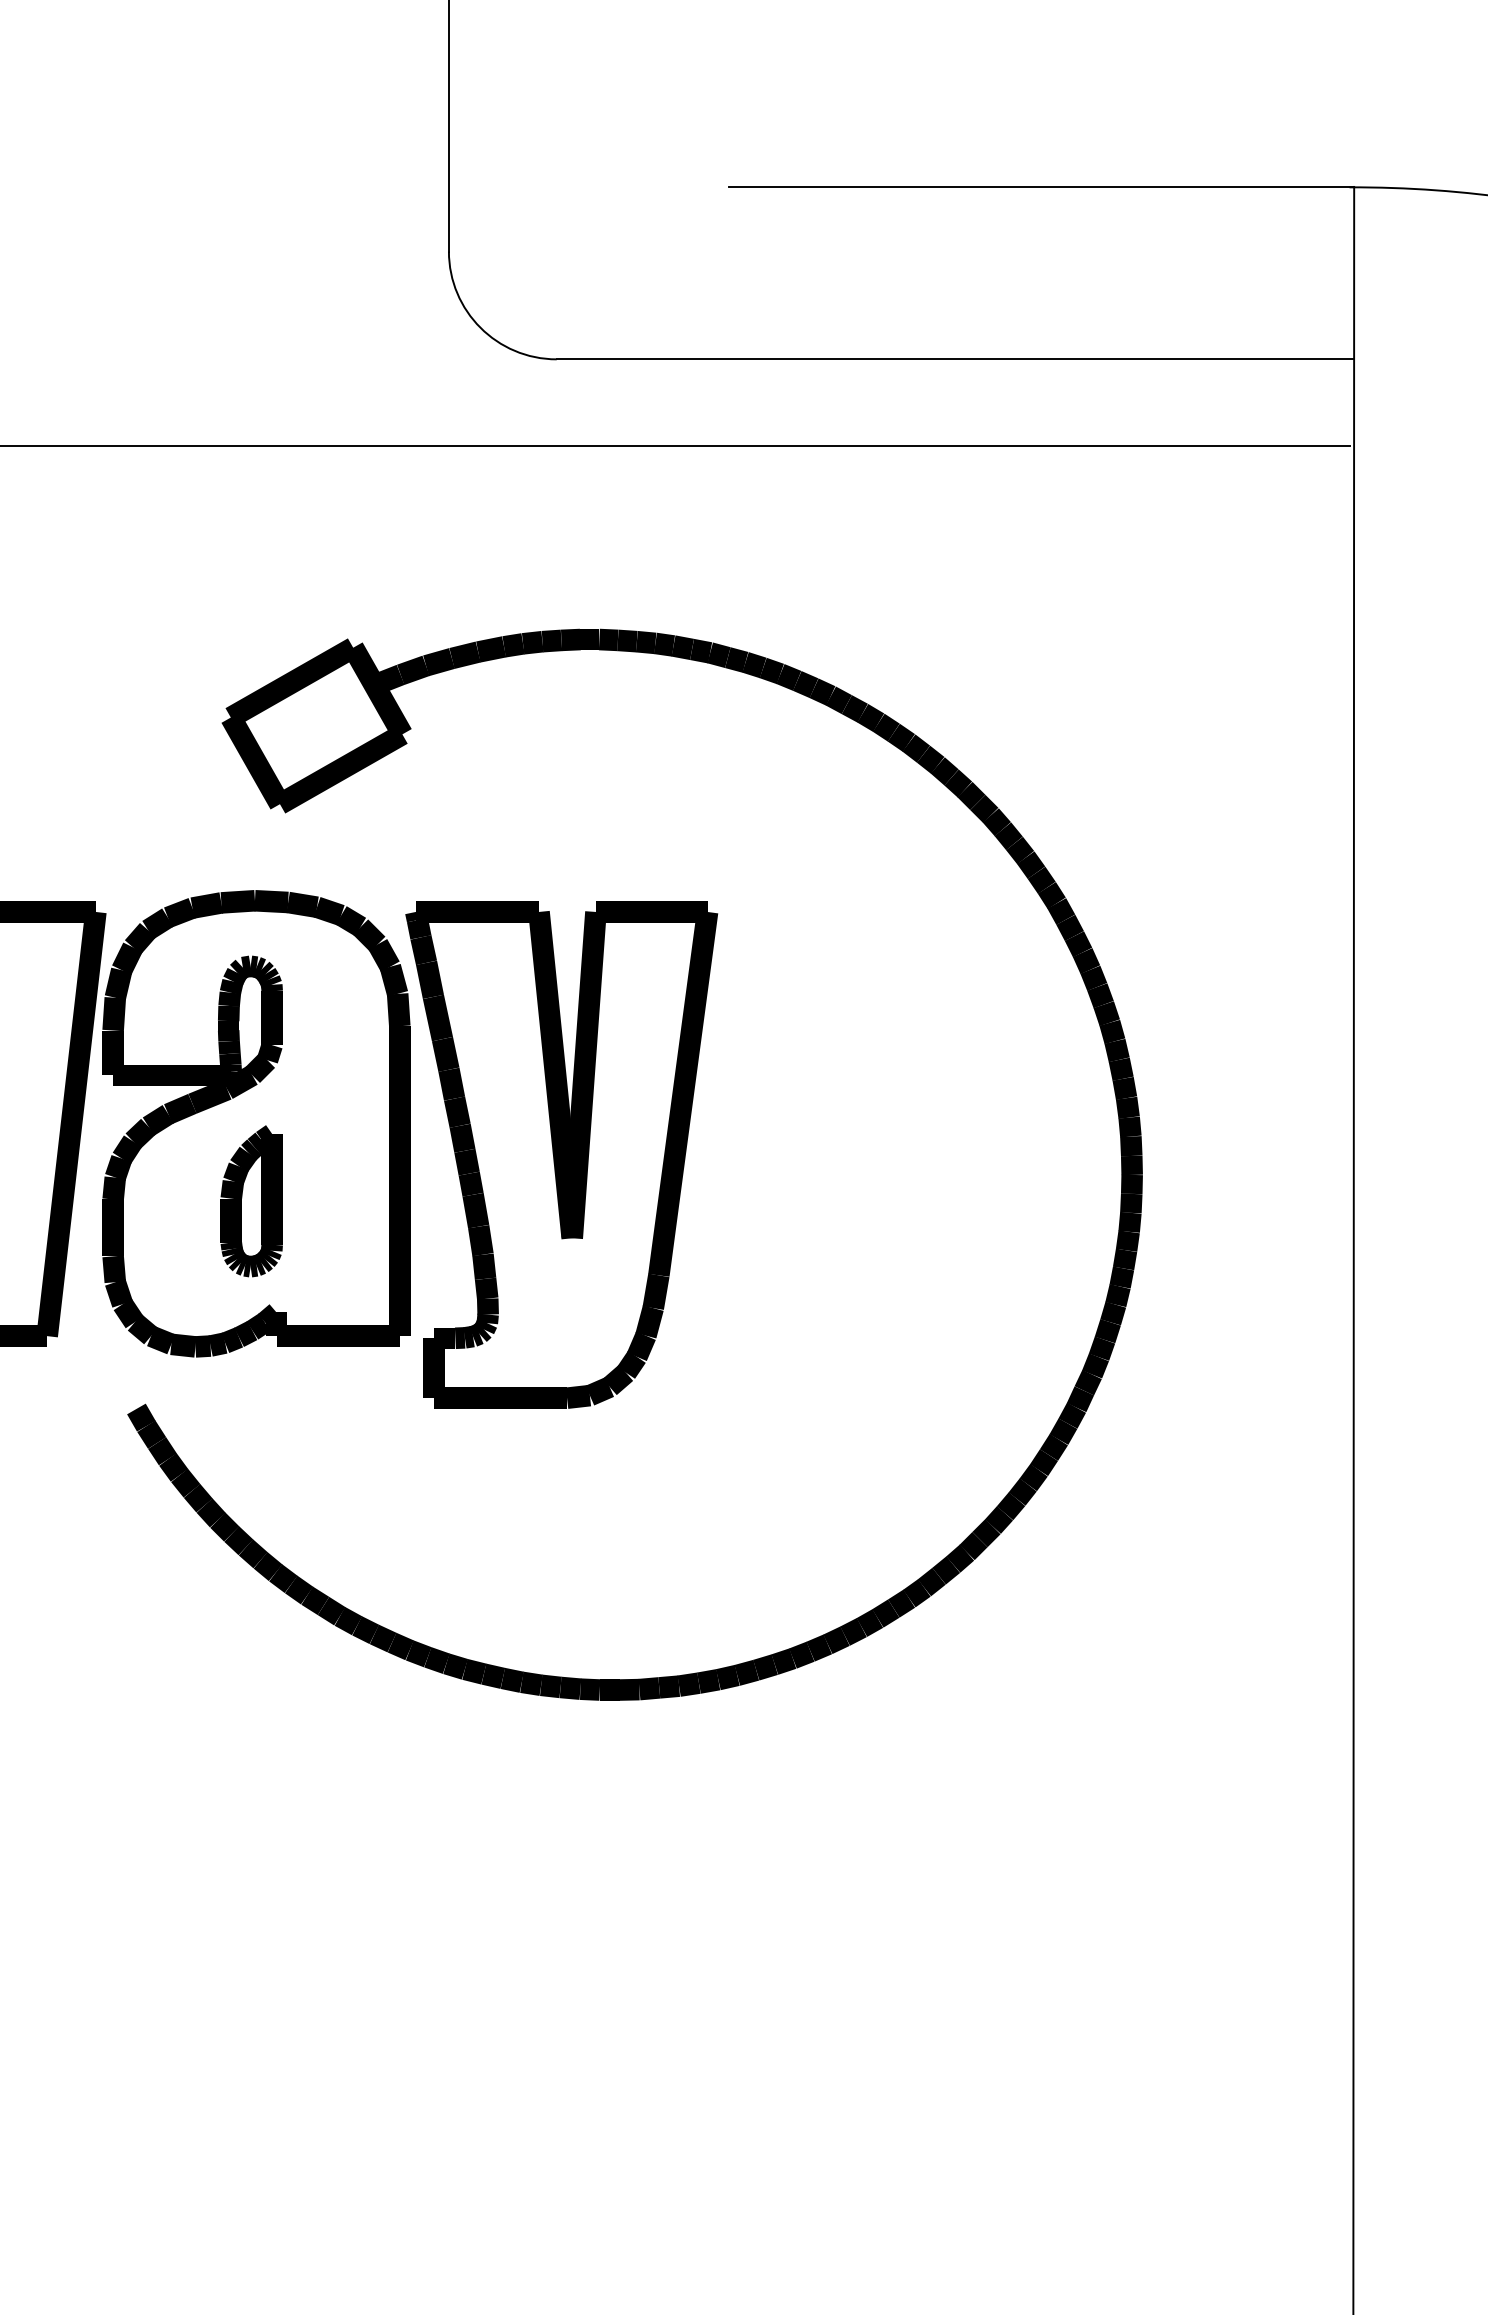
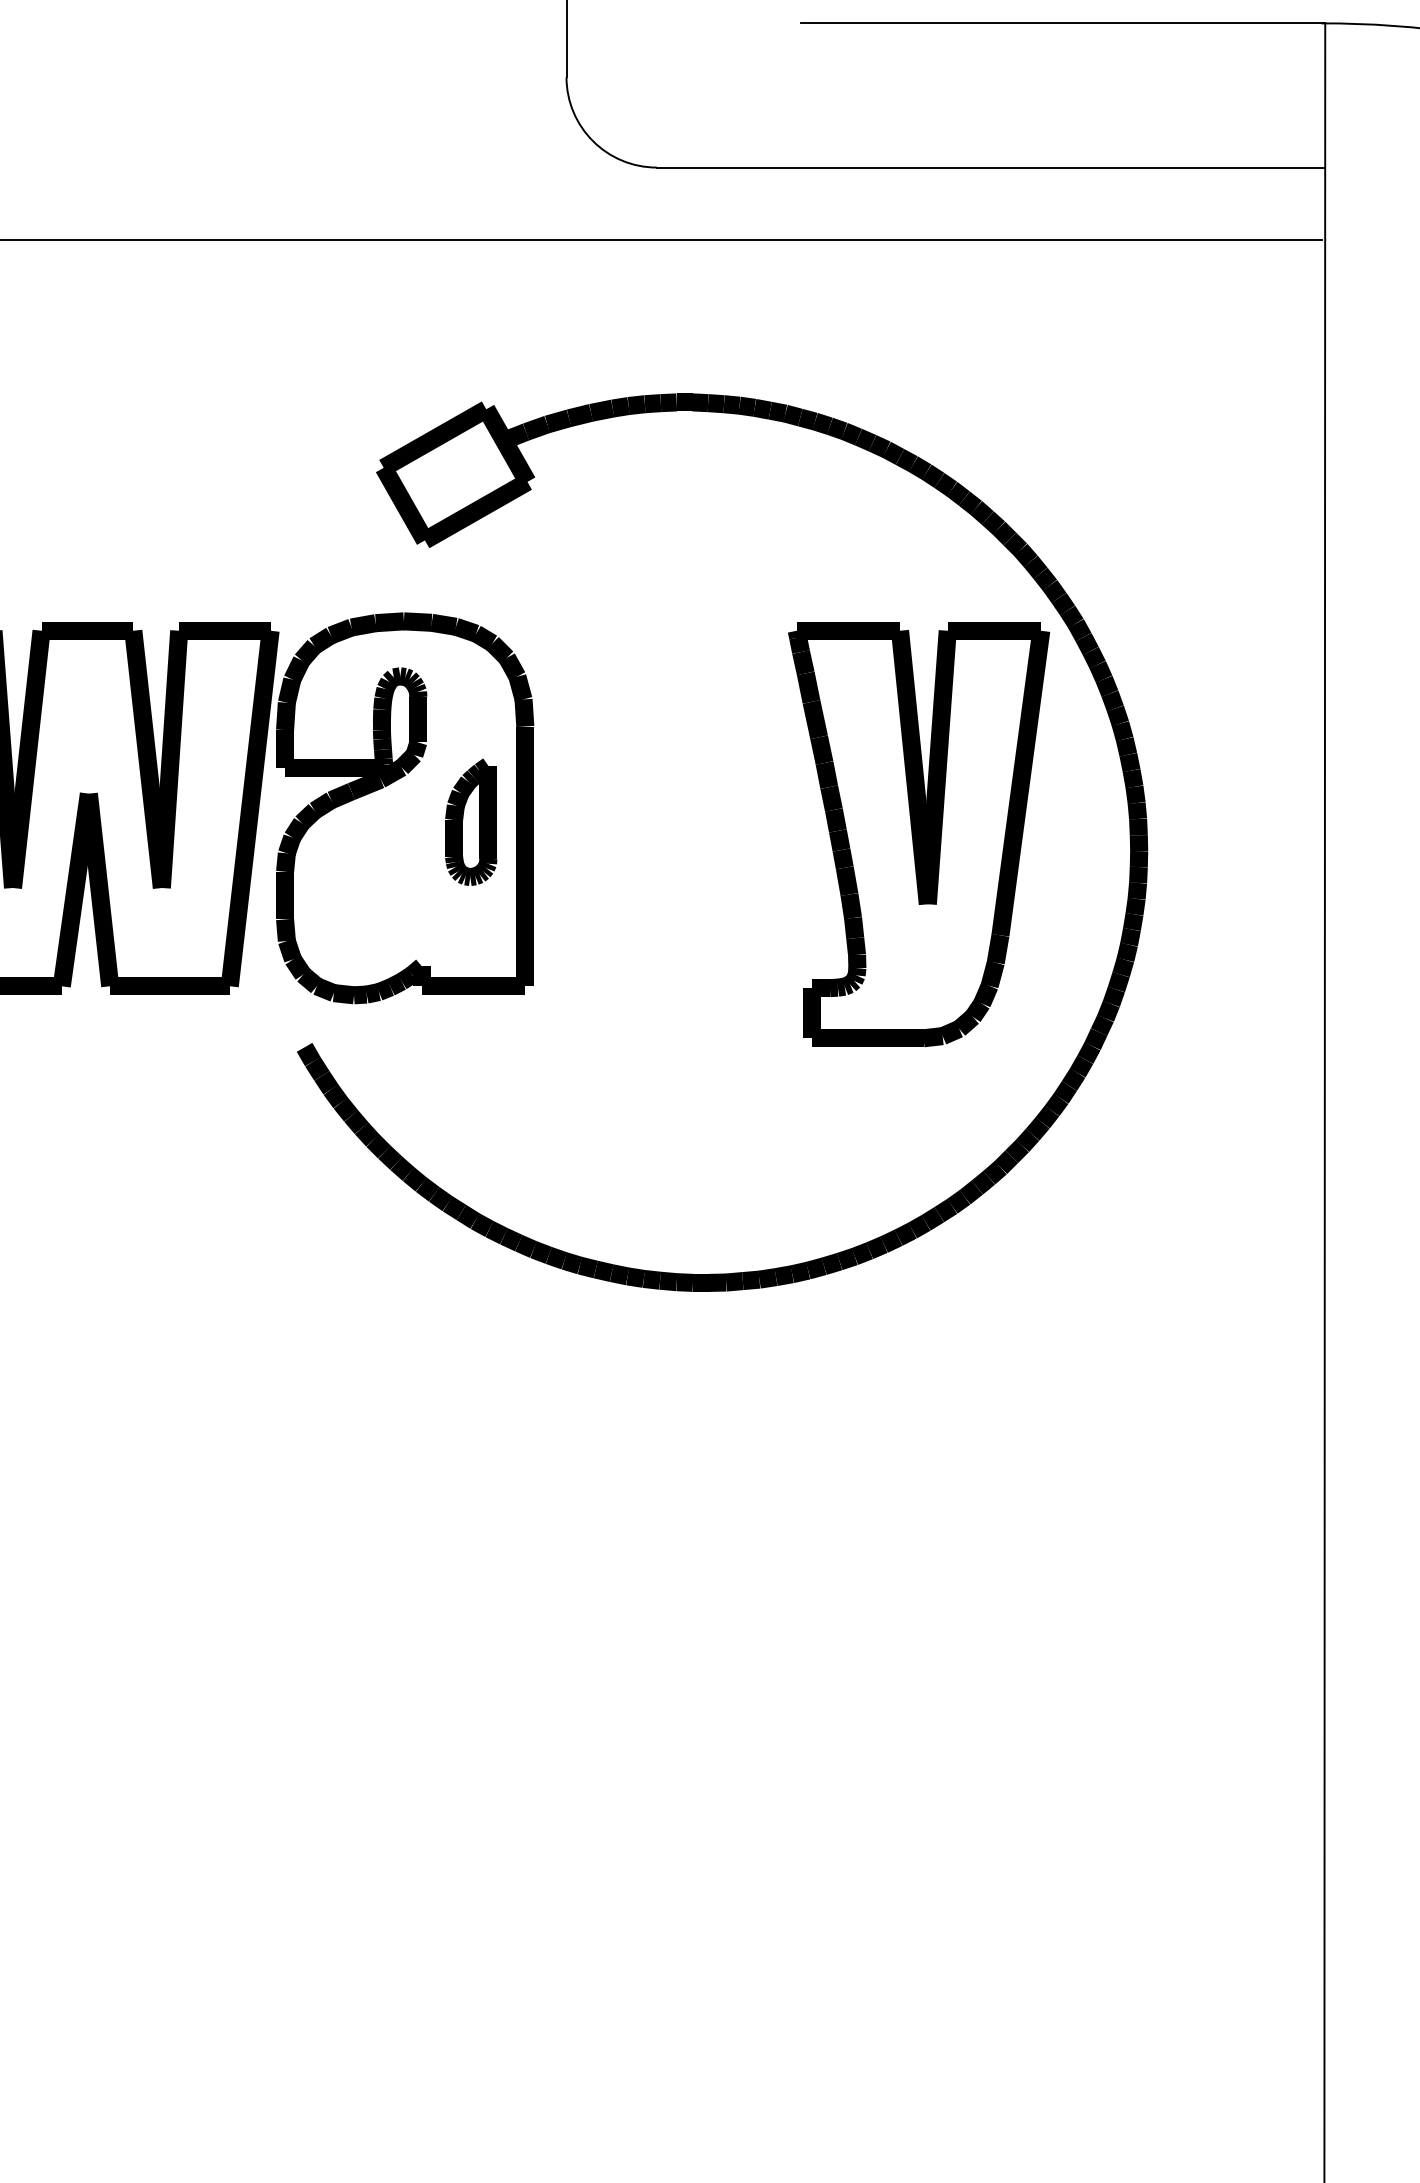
part: (562, 1155) -> (919, 834), moved
part: (252, 1200) -> (471, 821), moved

